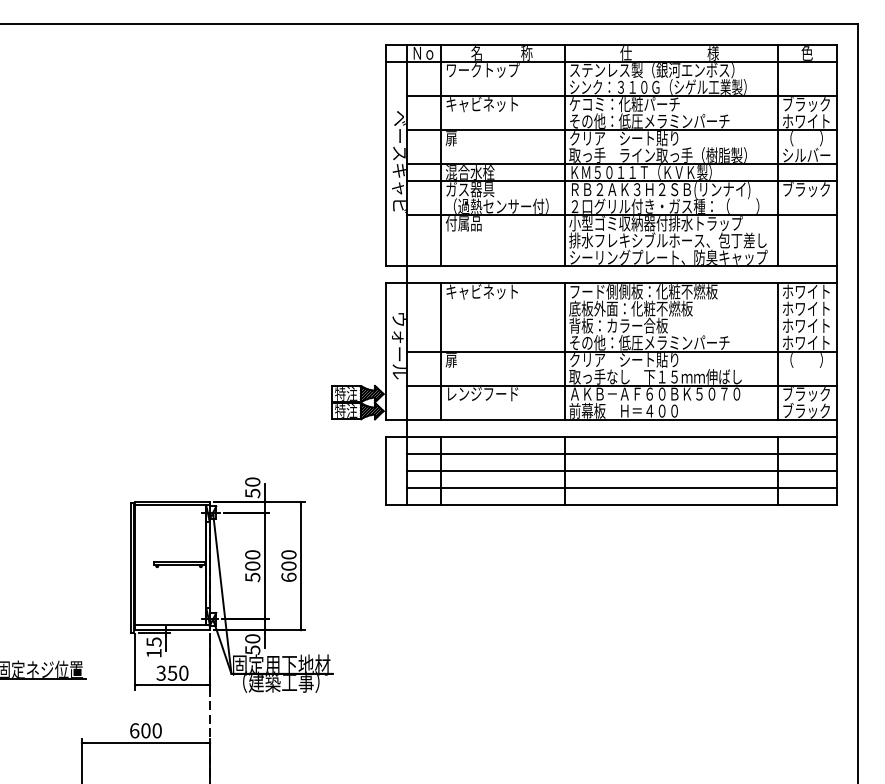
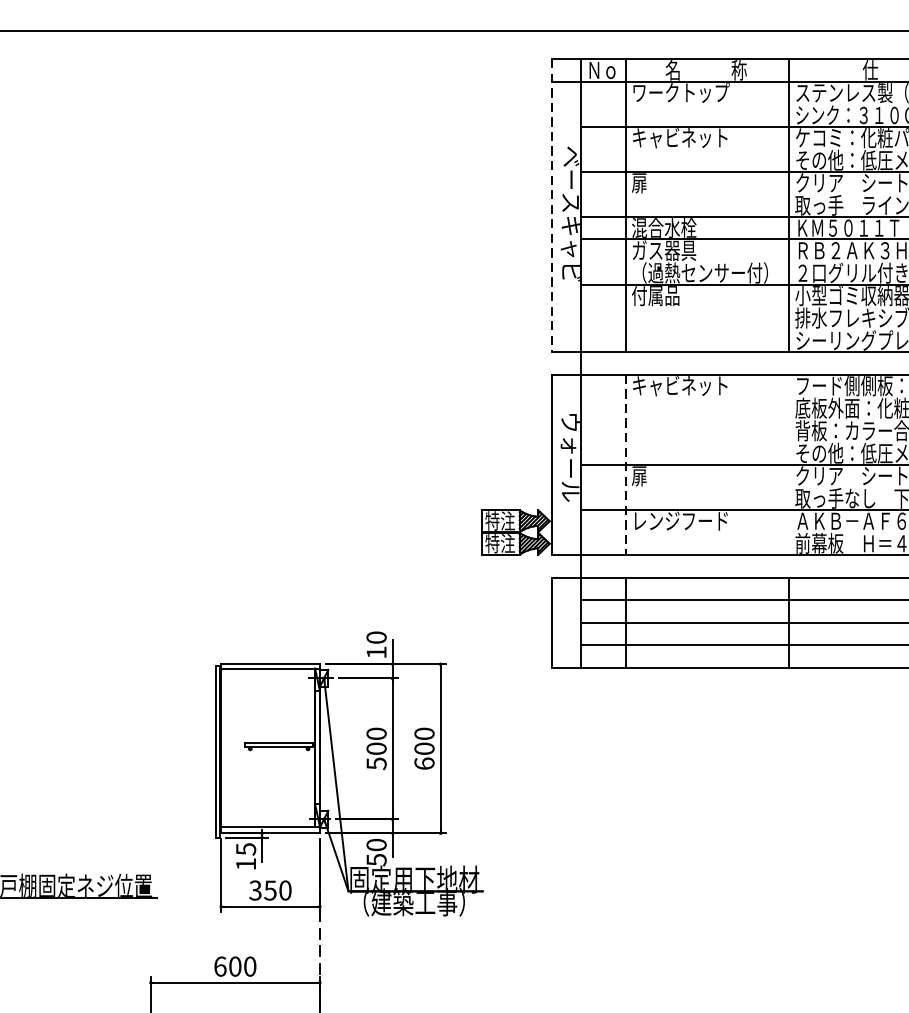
line: (385, 155) -> (552, 205), solid -> dashed
line: (564, 351) -> (789, 464), removed
line: (440, 352) -> (624, 466), solid -> dashed
text: (252, 493) -> (376, 652), 50 -> 10

